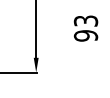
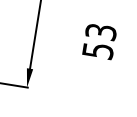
text: (85, 35) -> (97, 50), 93 -> 53

